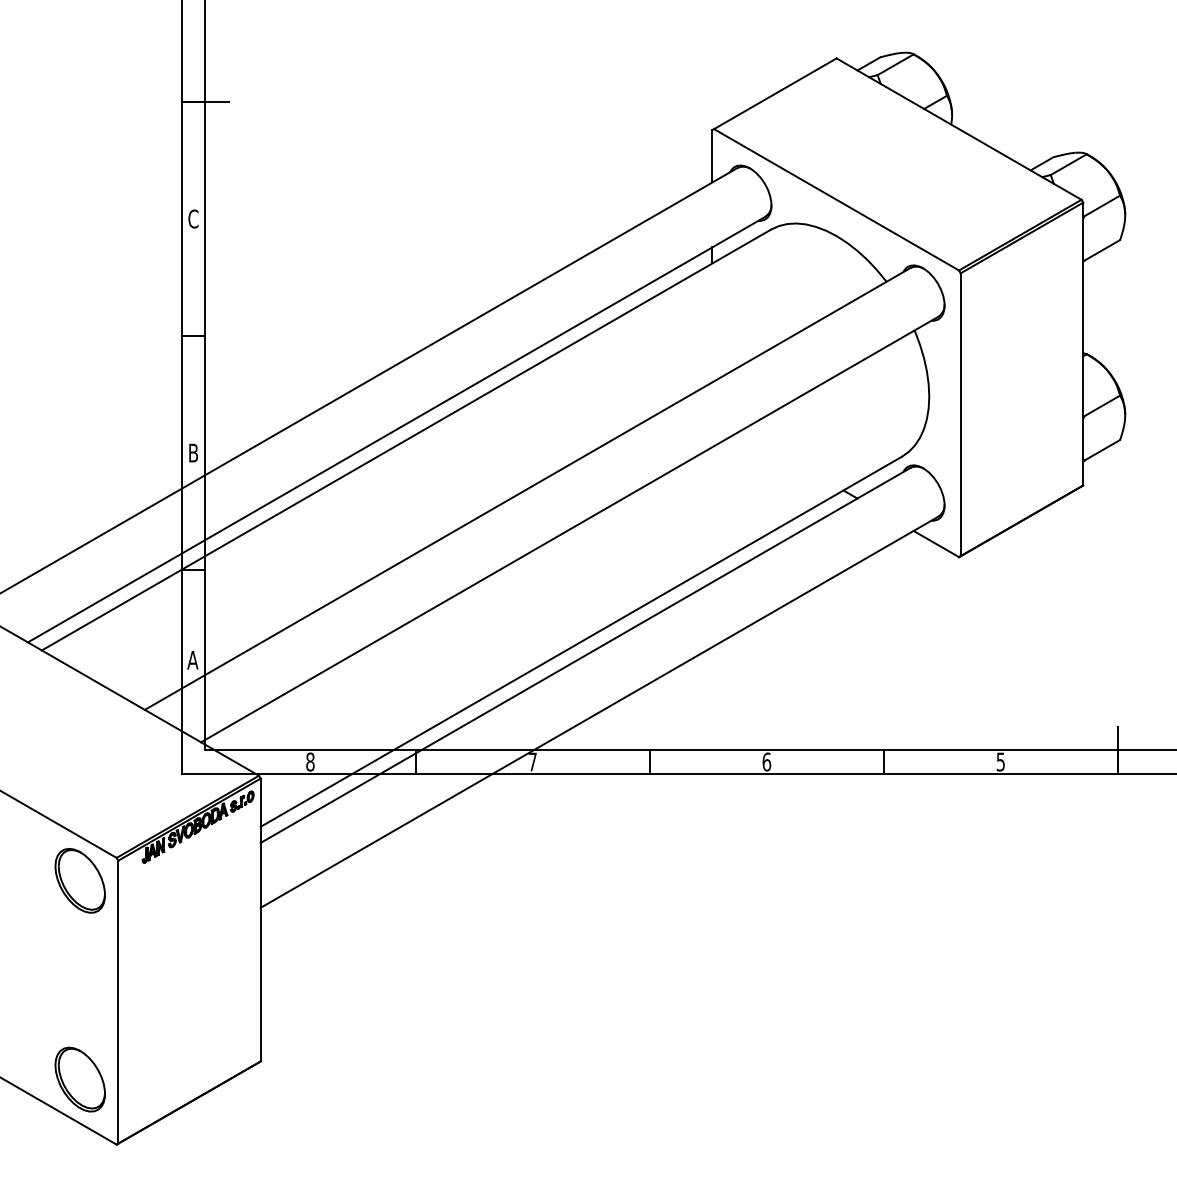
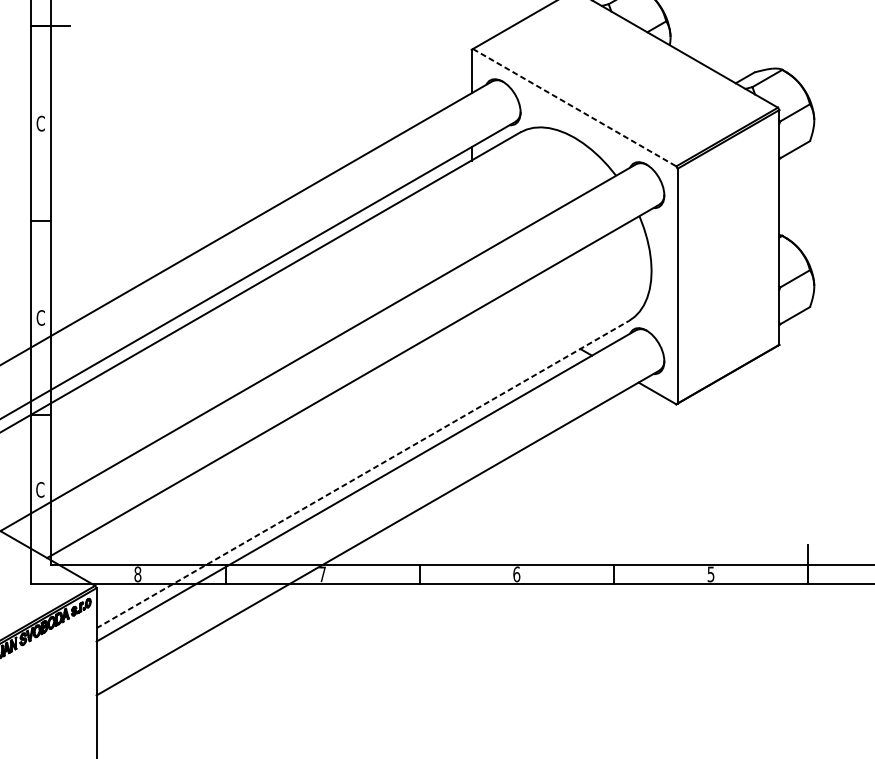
line: (837, 200) -> (575, 108), solid -> dashed
text: (193, 452) -> (40, 317), B -> C
line: (581, 641) -> (362, 474), solid -> dashed
text: (192, 659) -> (40, 489), A -> C

